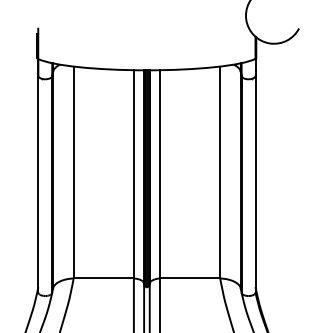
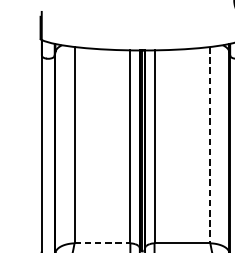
line: (220, 172) -> (210, 145), solid -> dashed
line: (104, 278) -> (103, 243), solid -> dashed

